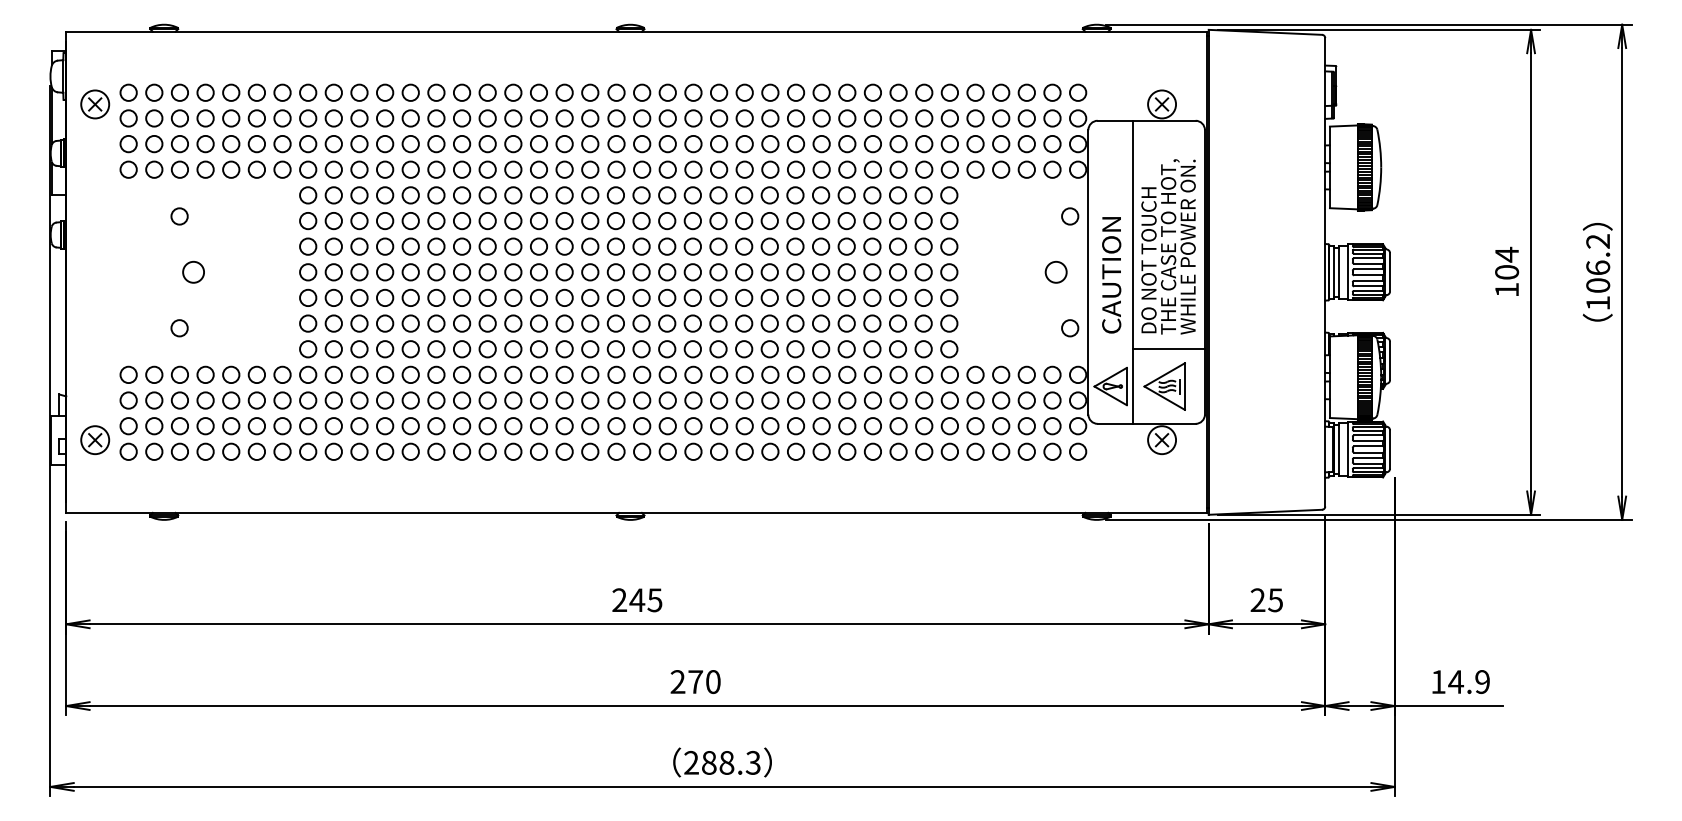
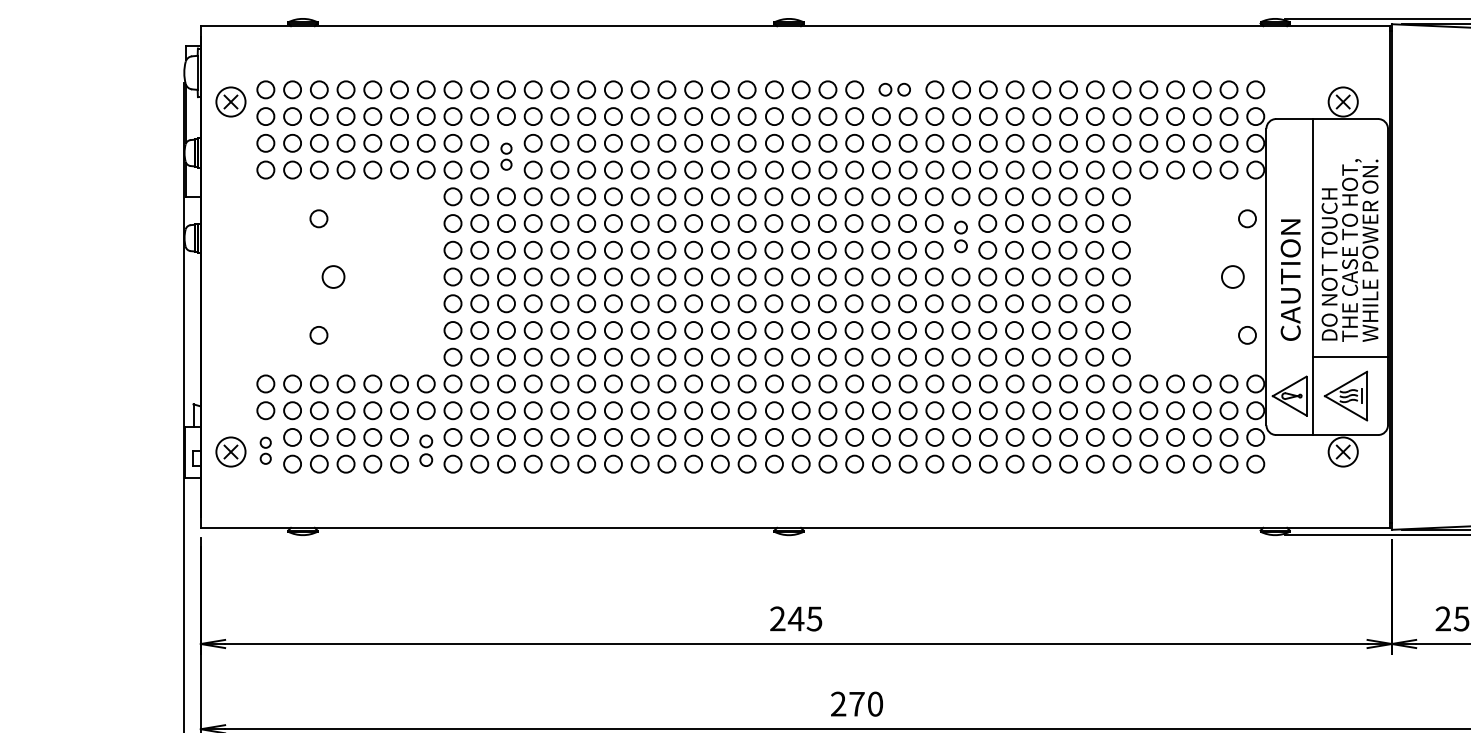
part: (731, 92) -> (894, 89), size x0.7
part: (359, 156) -> (506, 156), size x0.6
part: (795, 233) -> (961, 236), size x0.7
part: (128, 438) -> (265, 450), size x0.6
part: (282, 438) -> (426, 450), size x0.7

